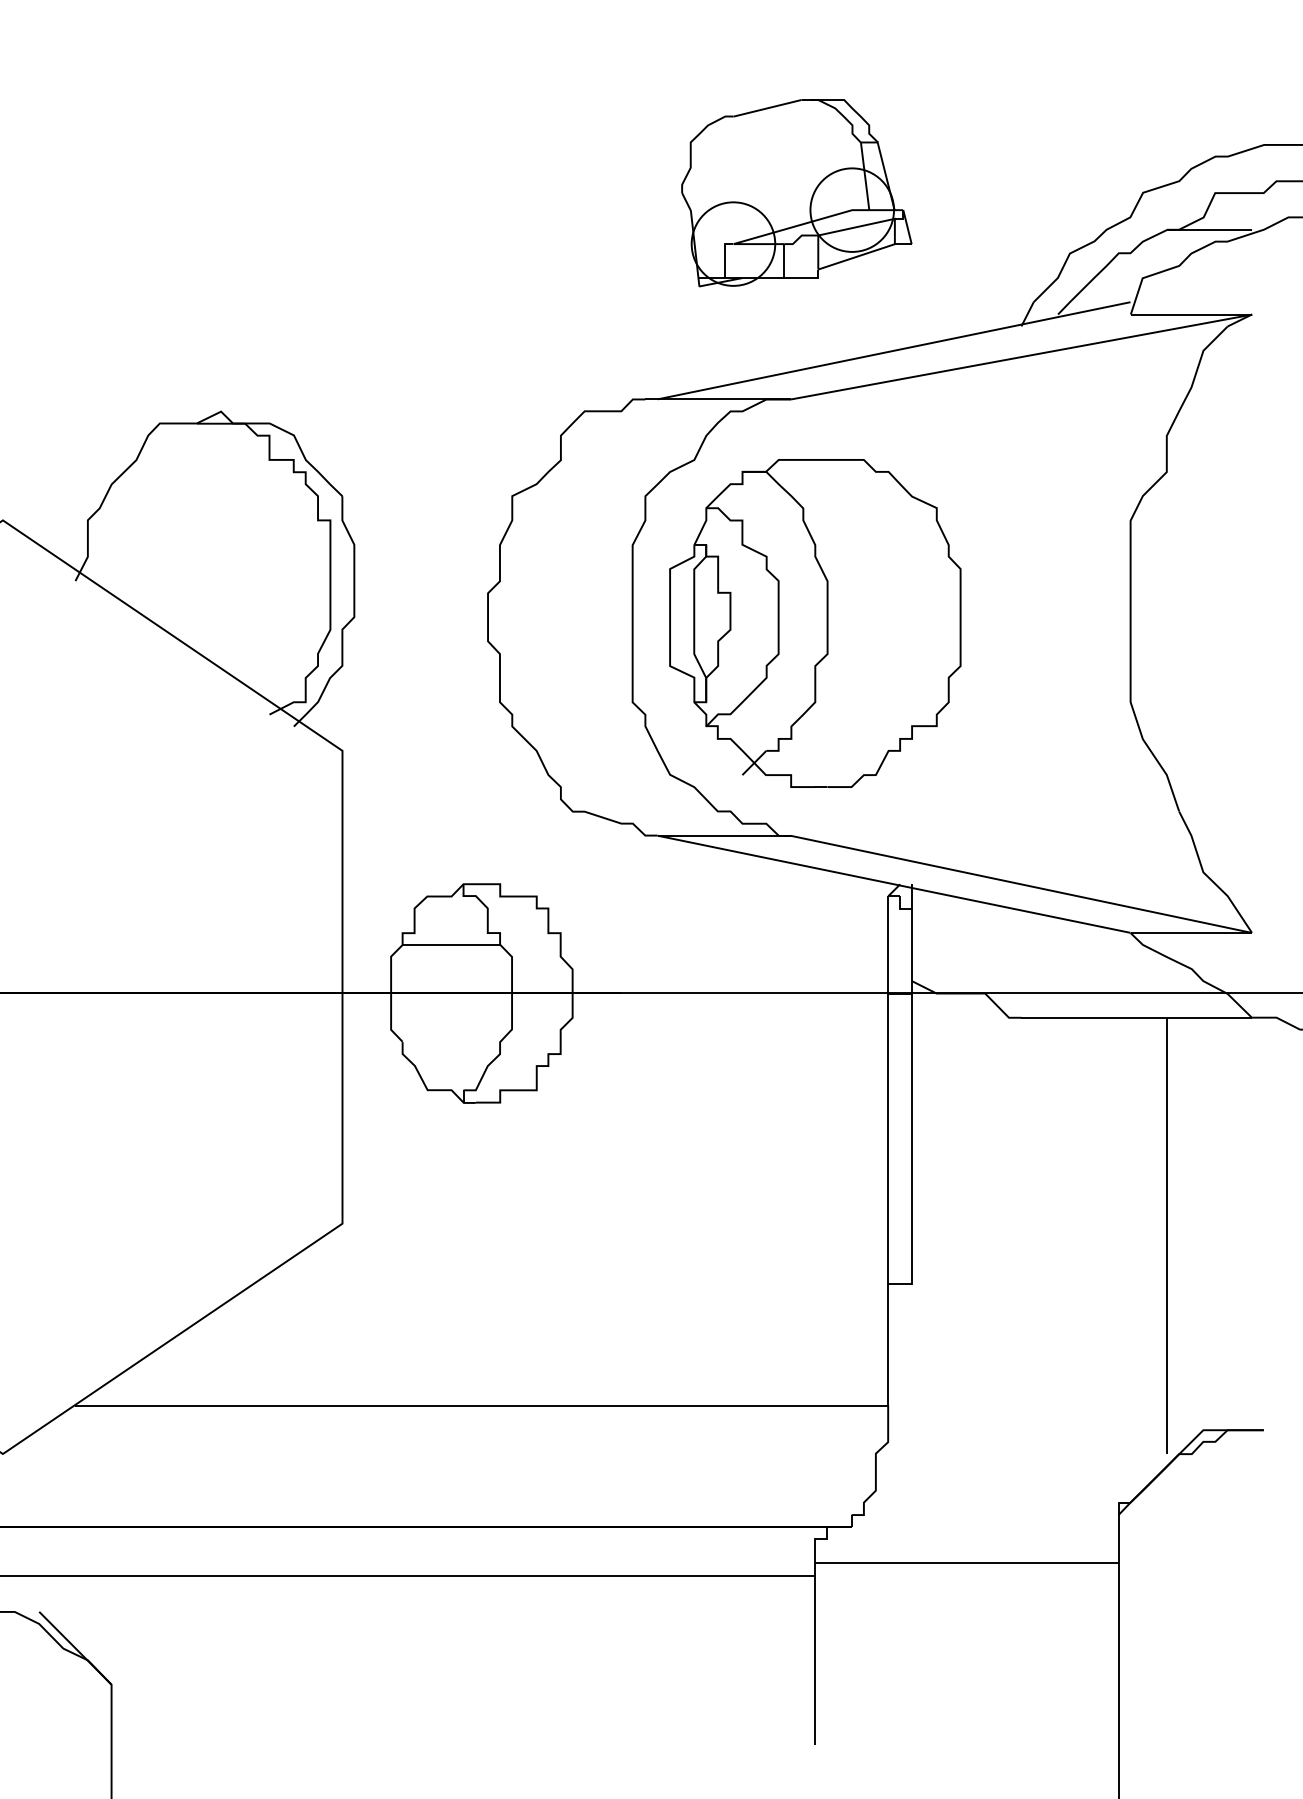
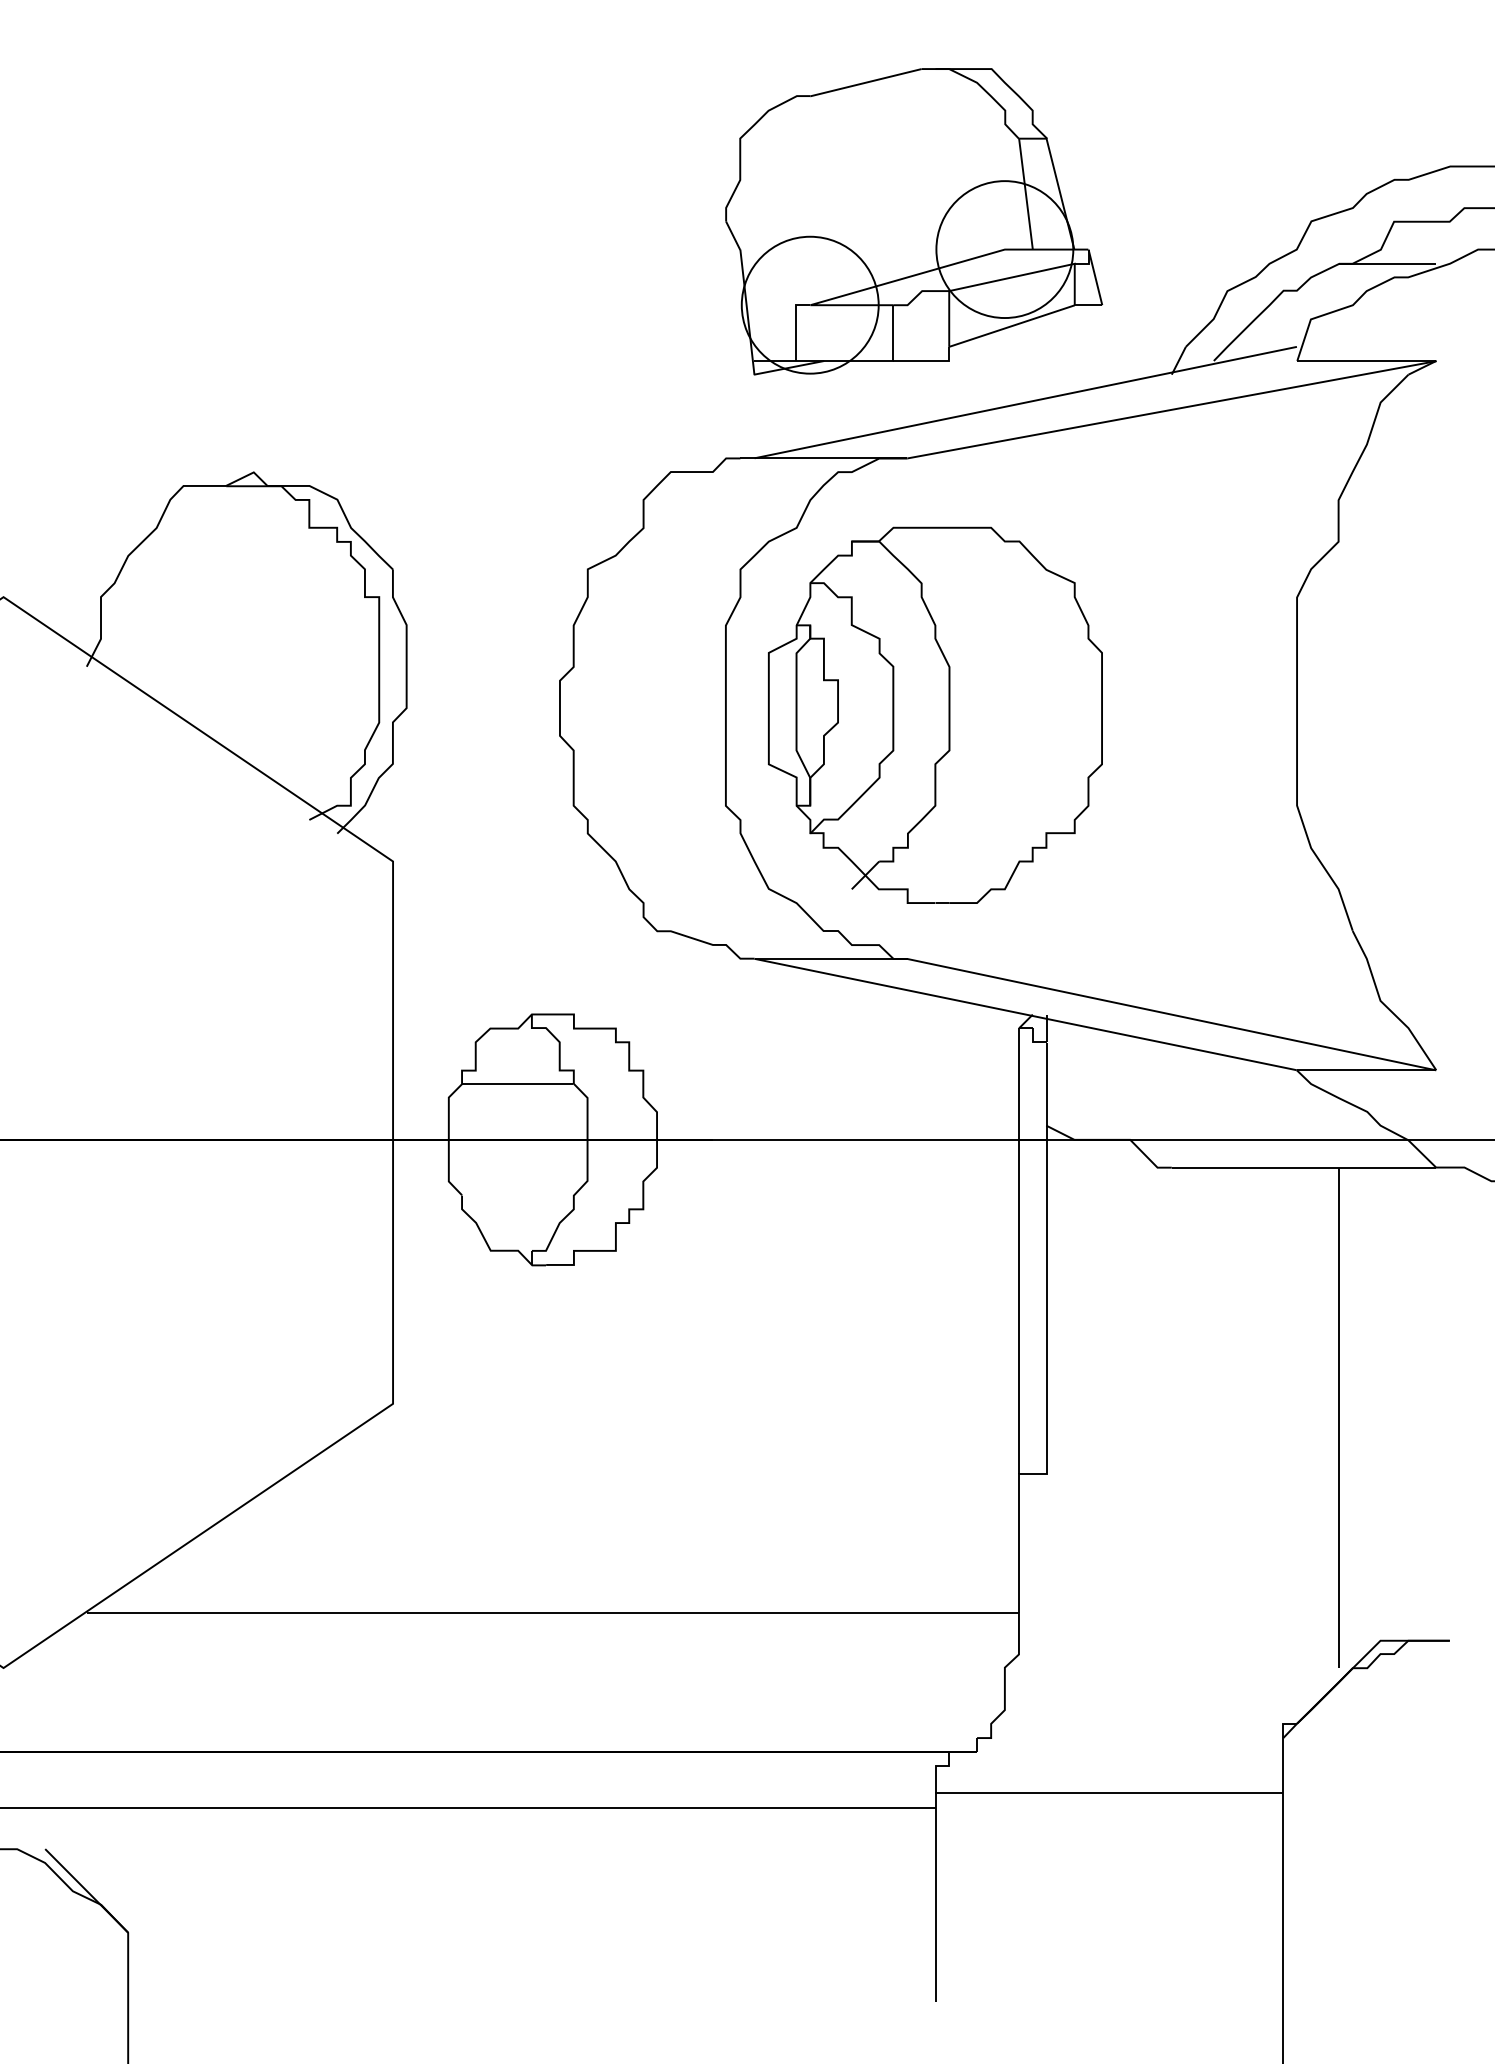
part: (797, 192) -> (914, 221), size x1.43

